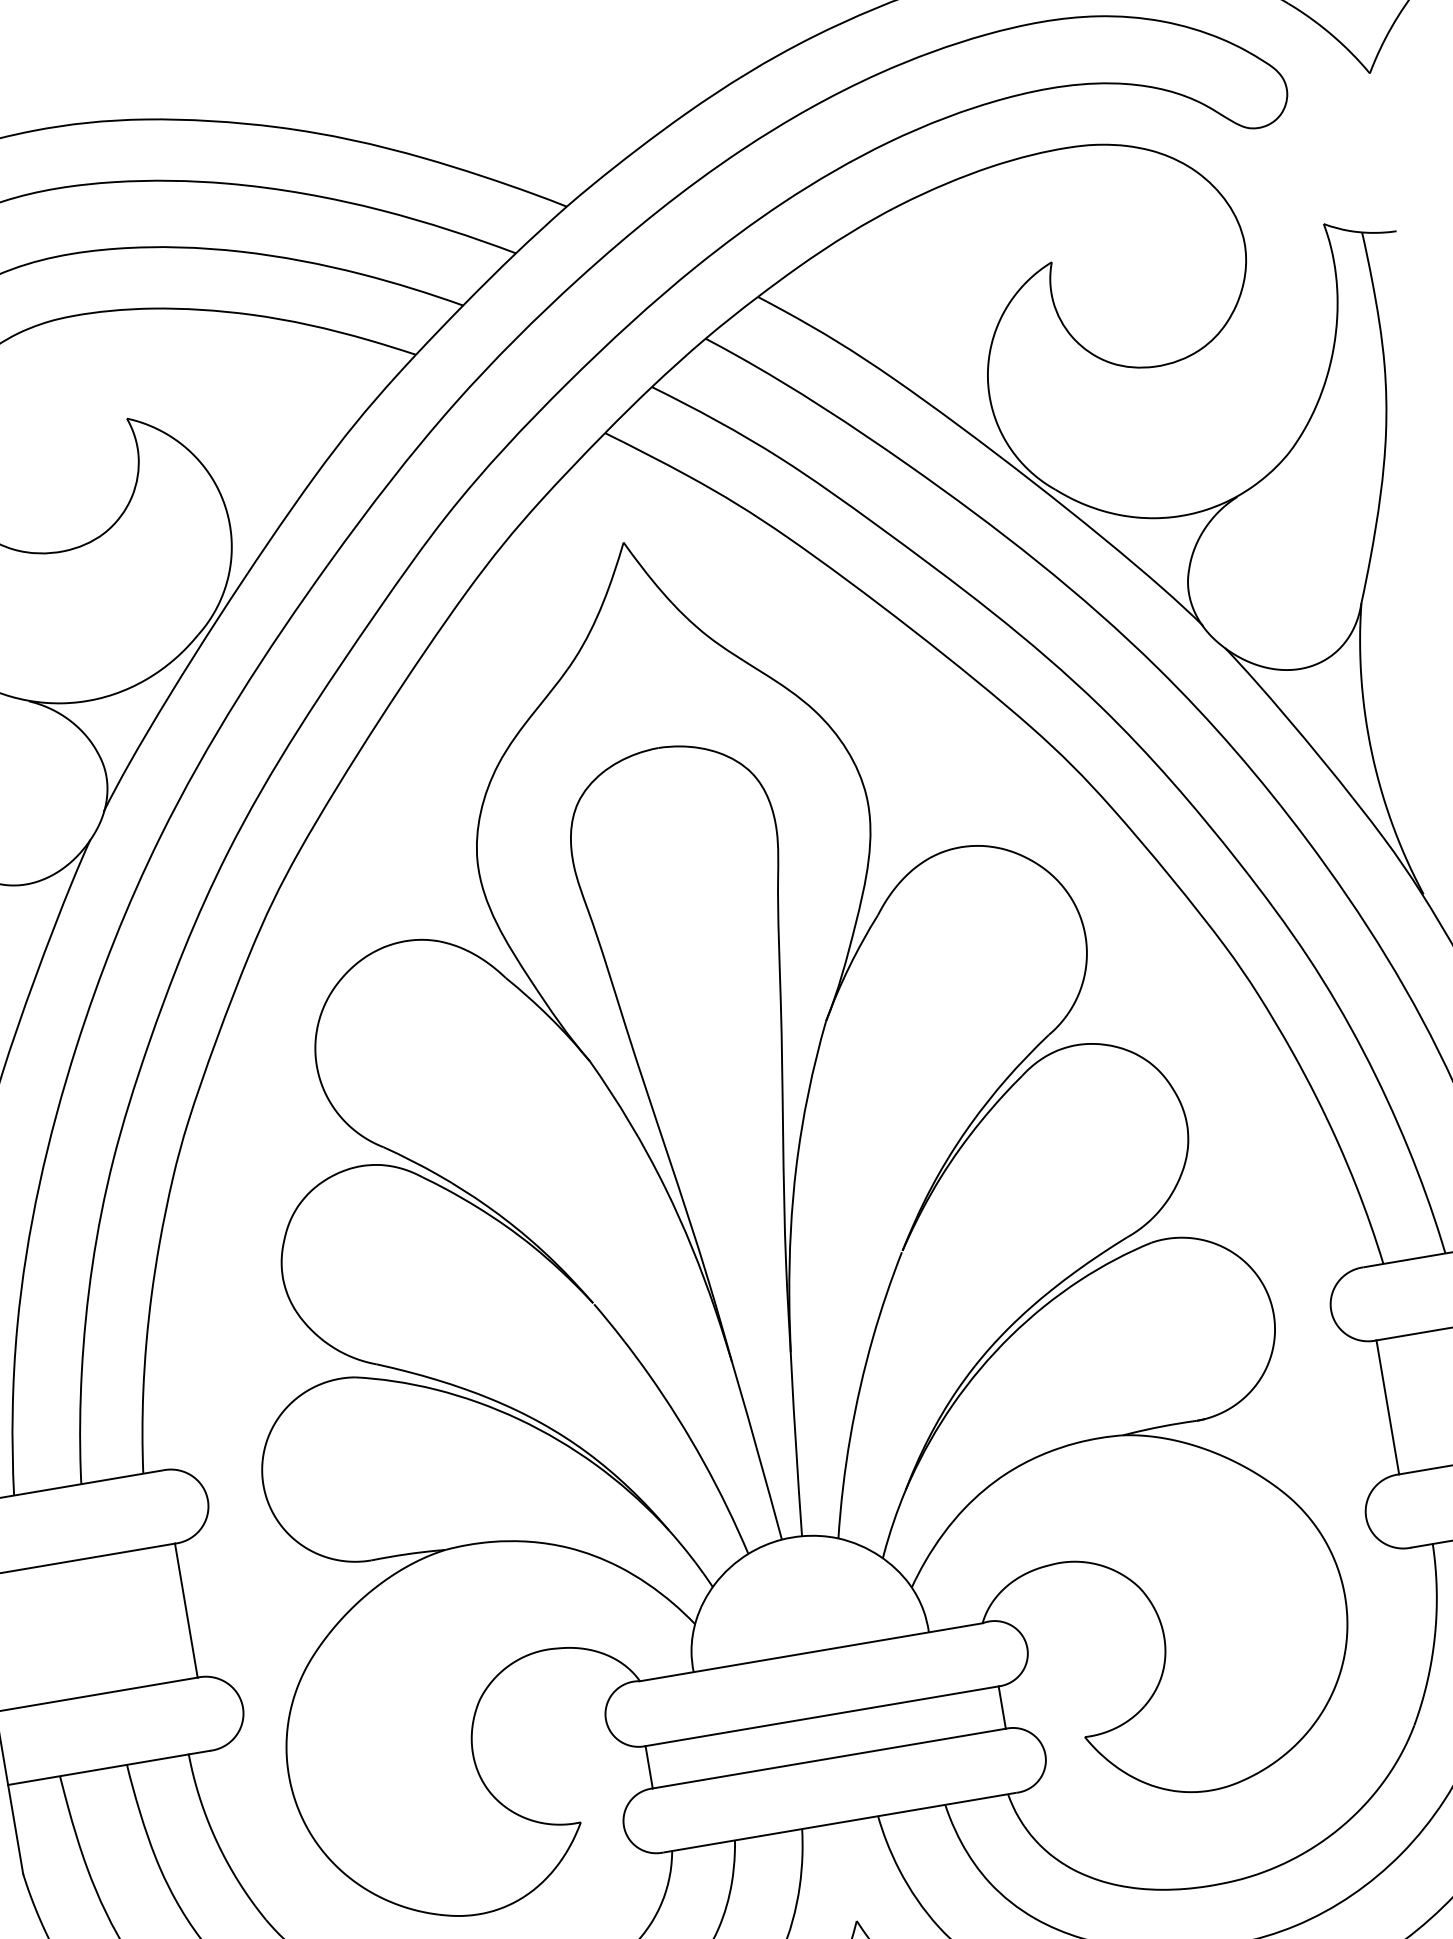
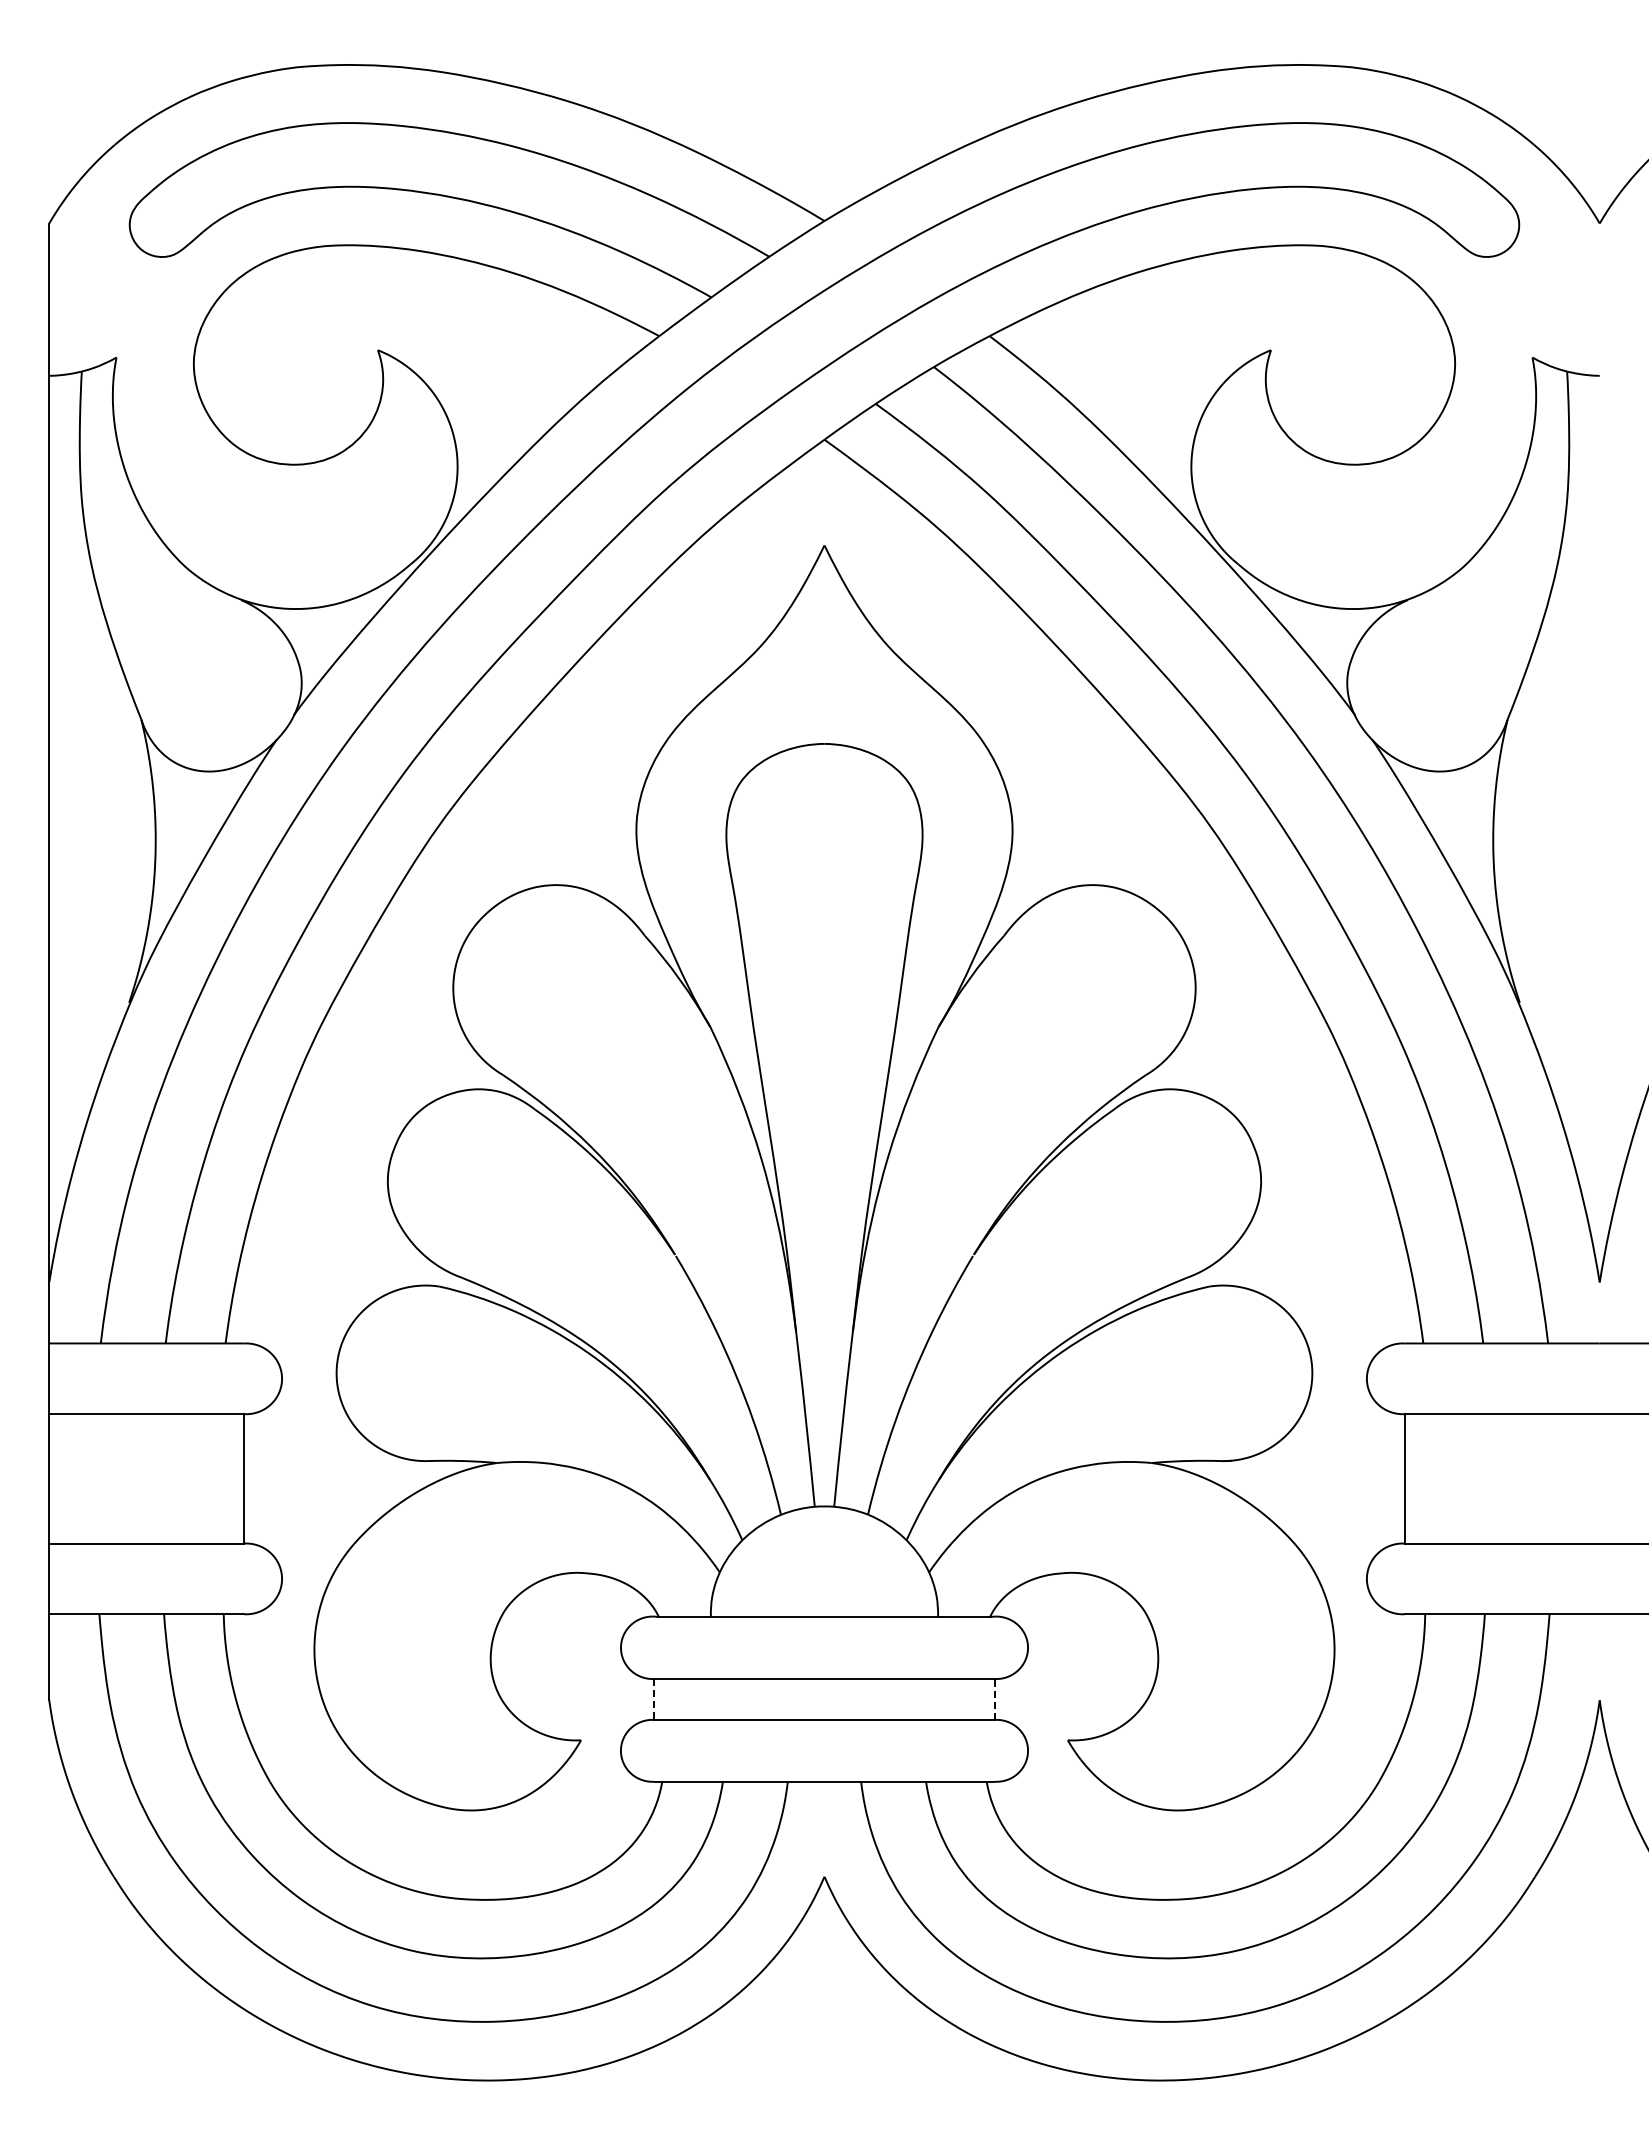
line: (1002, 1706) -> (995, 1698), solid -> dashed
line: (648, 1767) -> (653, 1699), solid -> dashed

